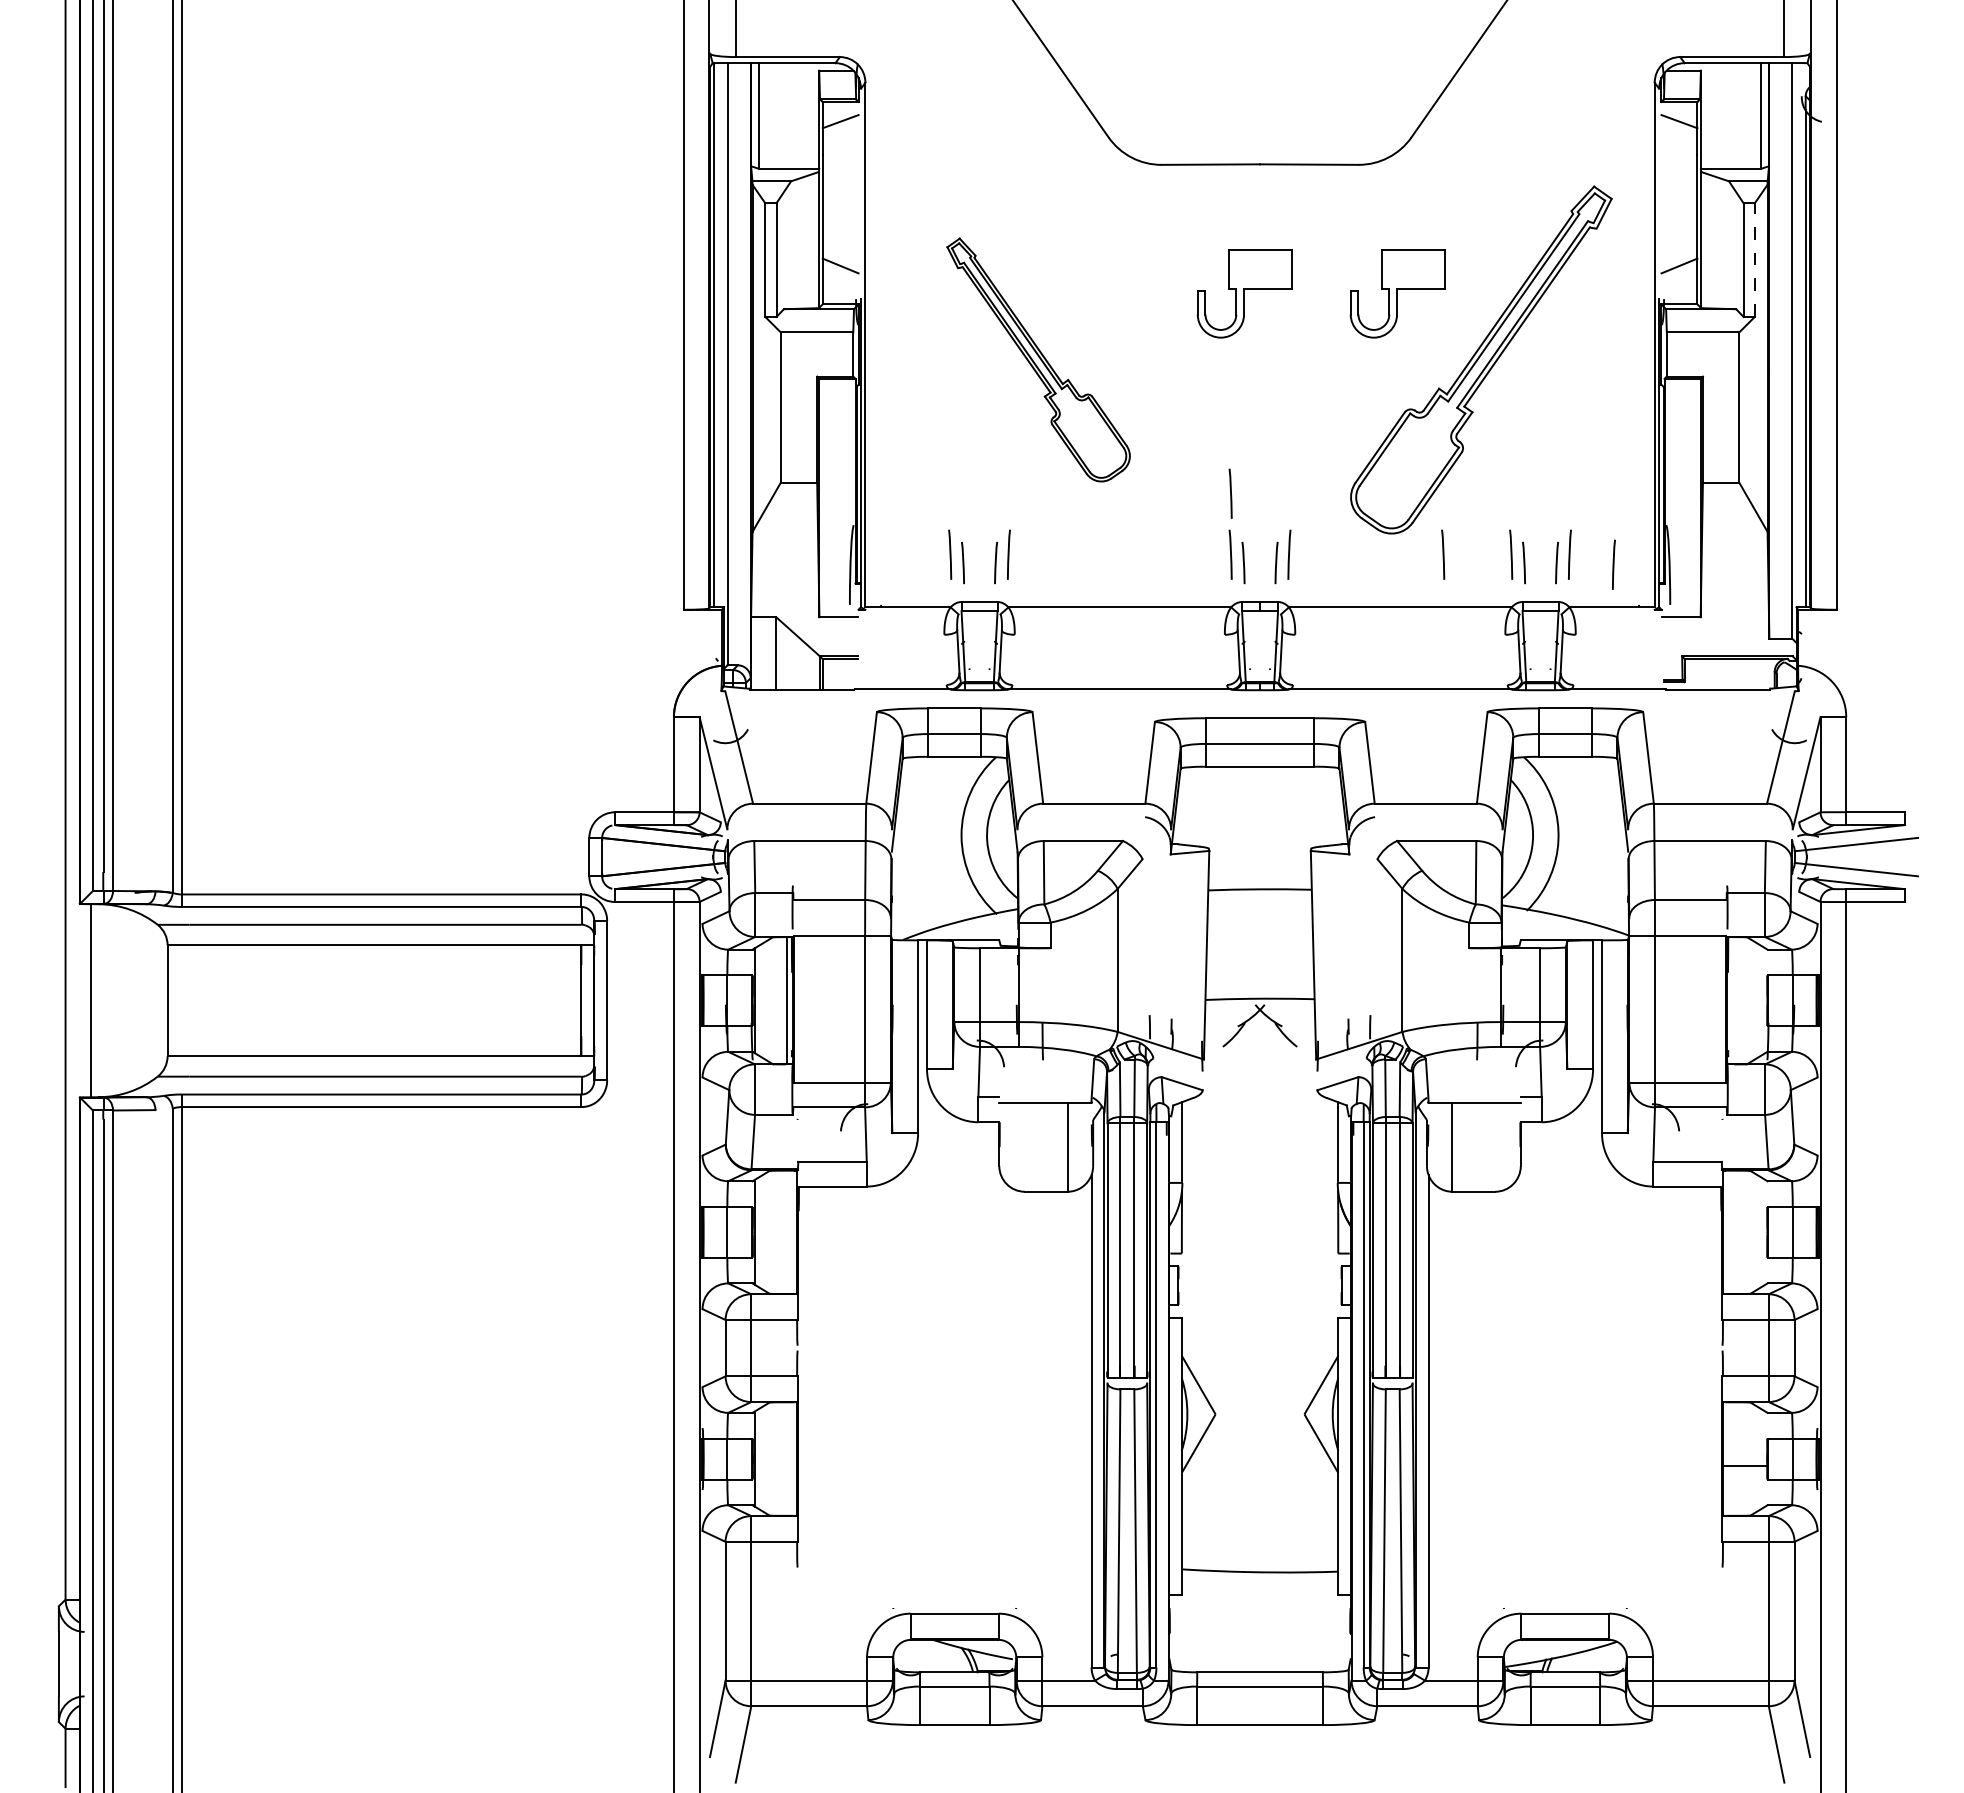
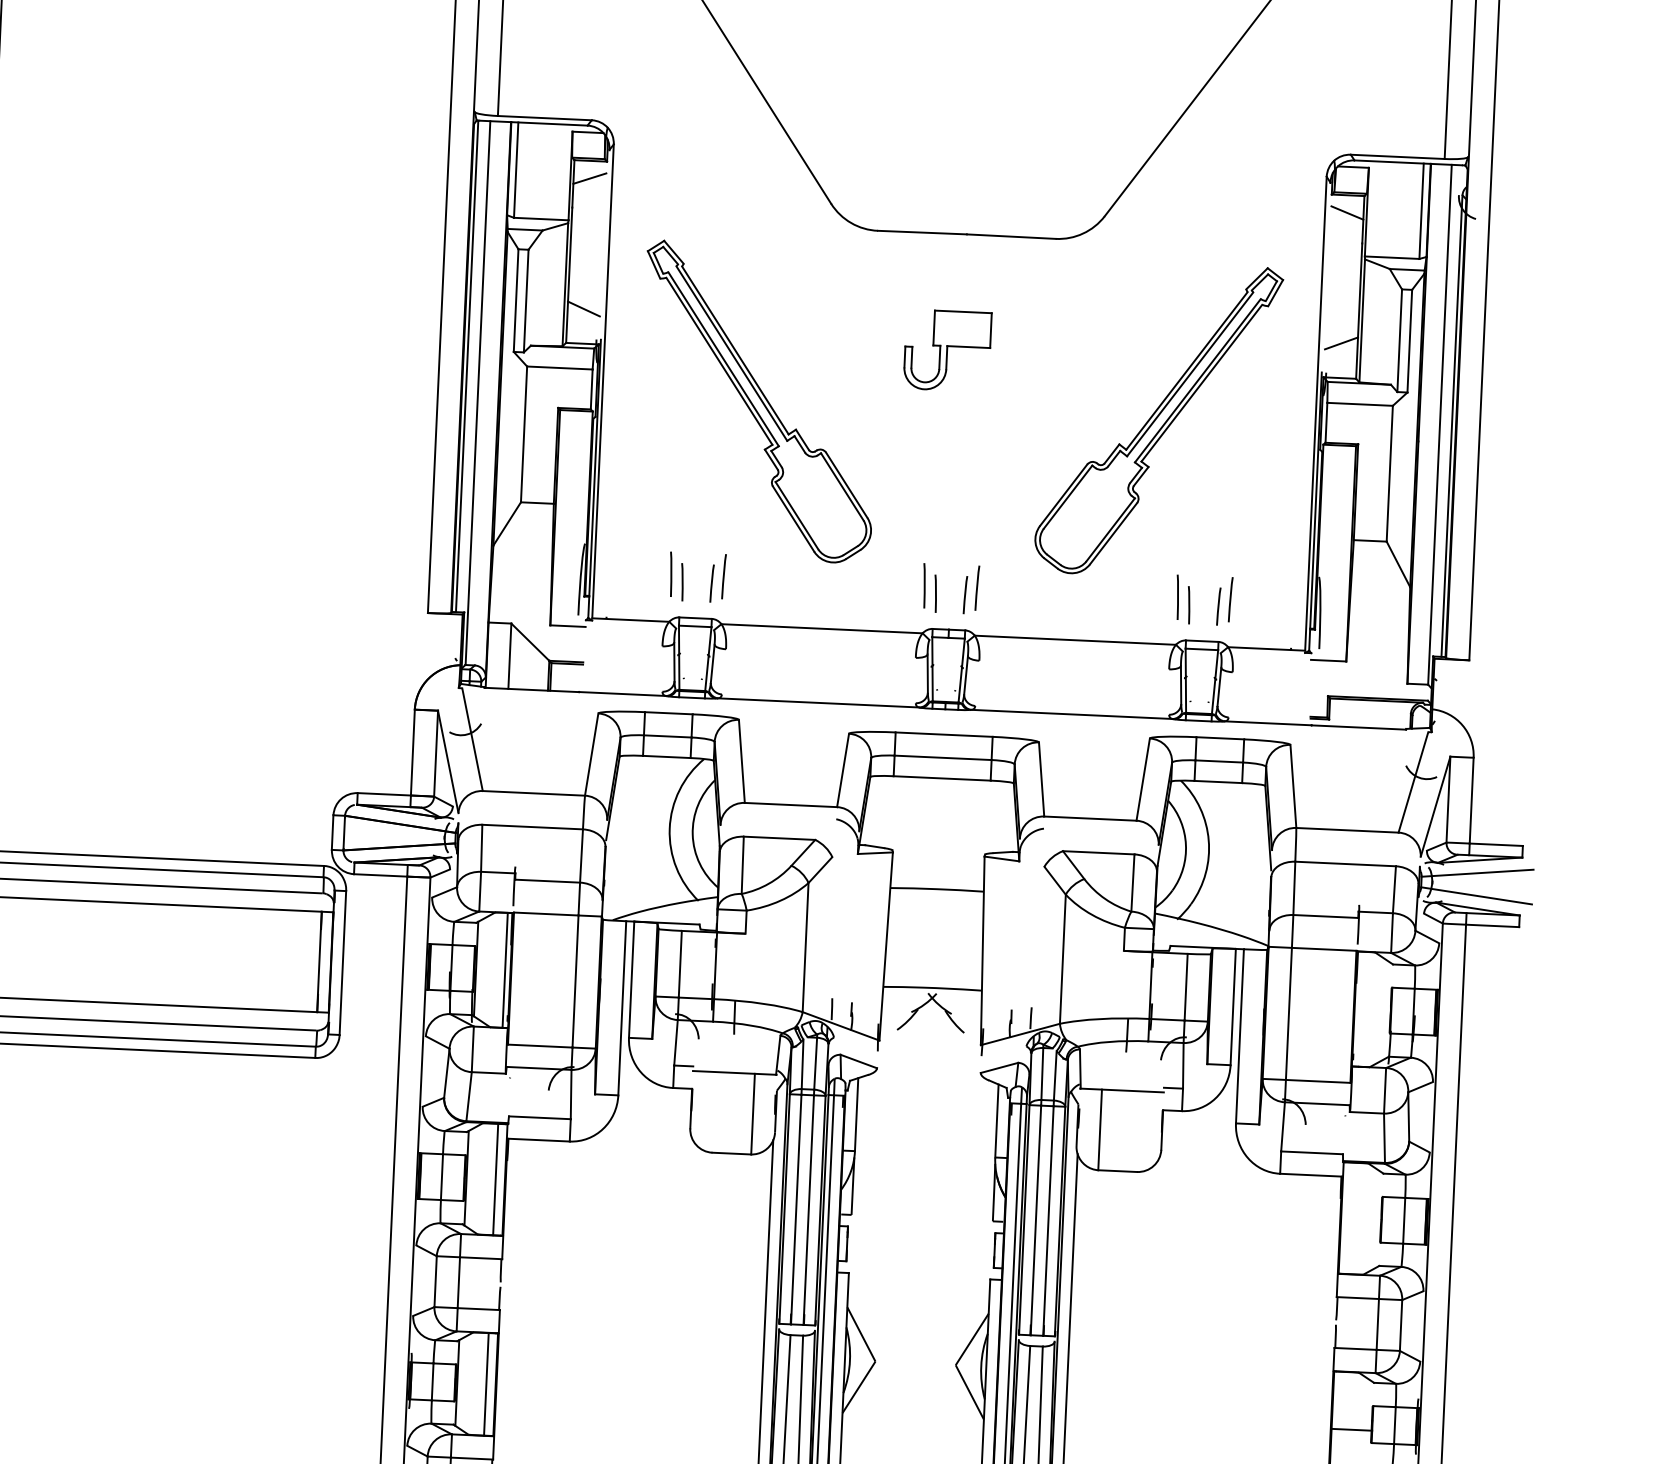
line: (1754, 260) -> (1409, 341), dashed -> solid
part: (1397, 293) -> (1085, 356), removed
part: (1038, 359) -> (758, 401), size x1.43
line: (1230, 493) -> (926, 530), removed
line: (1443, 554) -> (1116, 594), removed
line: (1613, 564) -> (1269, 610), removed
line: (786, 1232) -> (495, 1179), added
line: (786, 1458) -> (486, 1383), added

